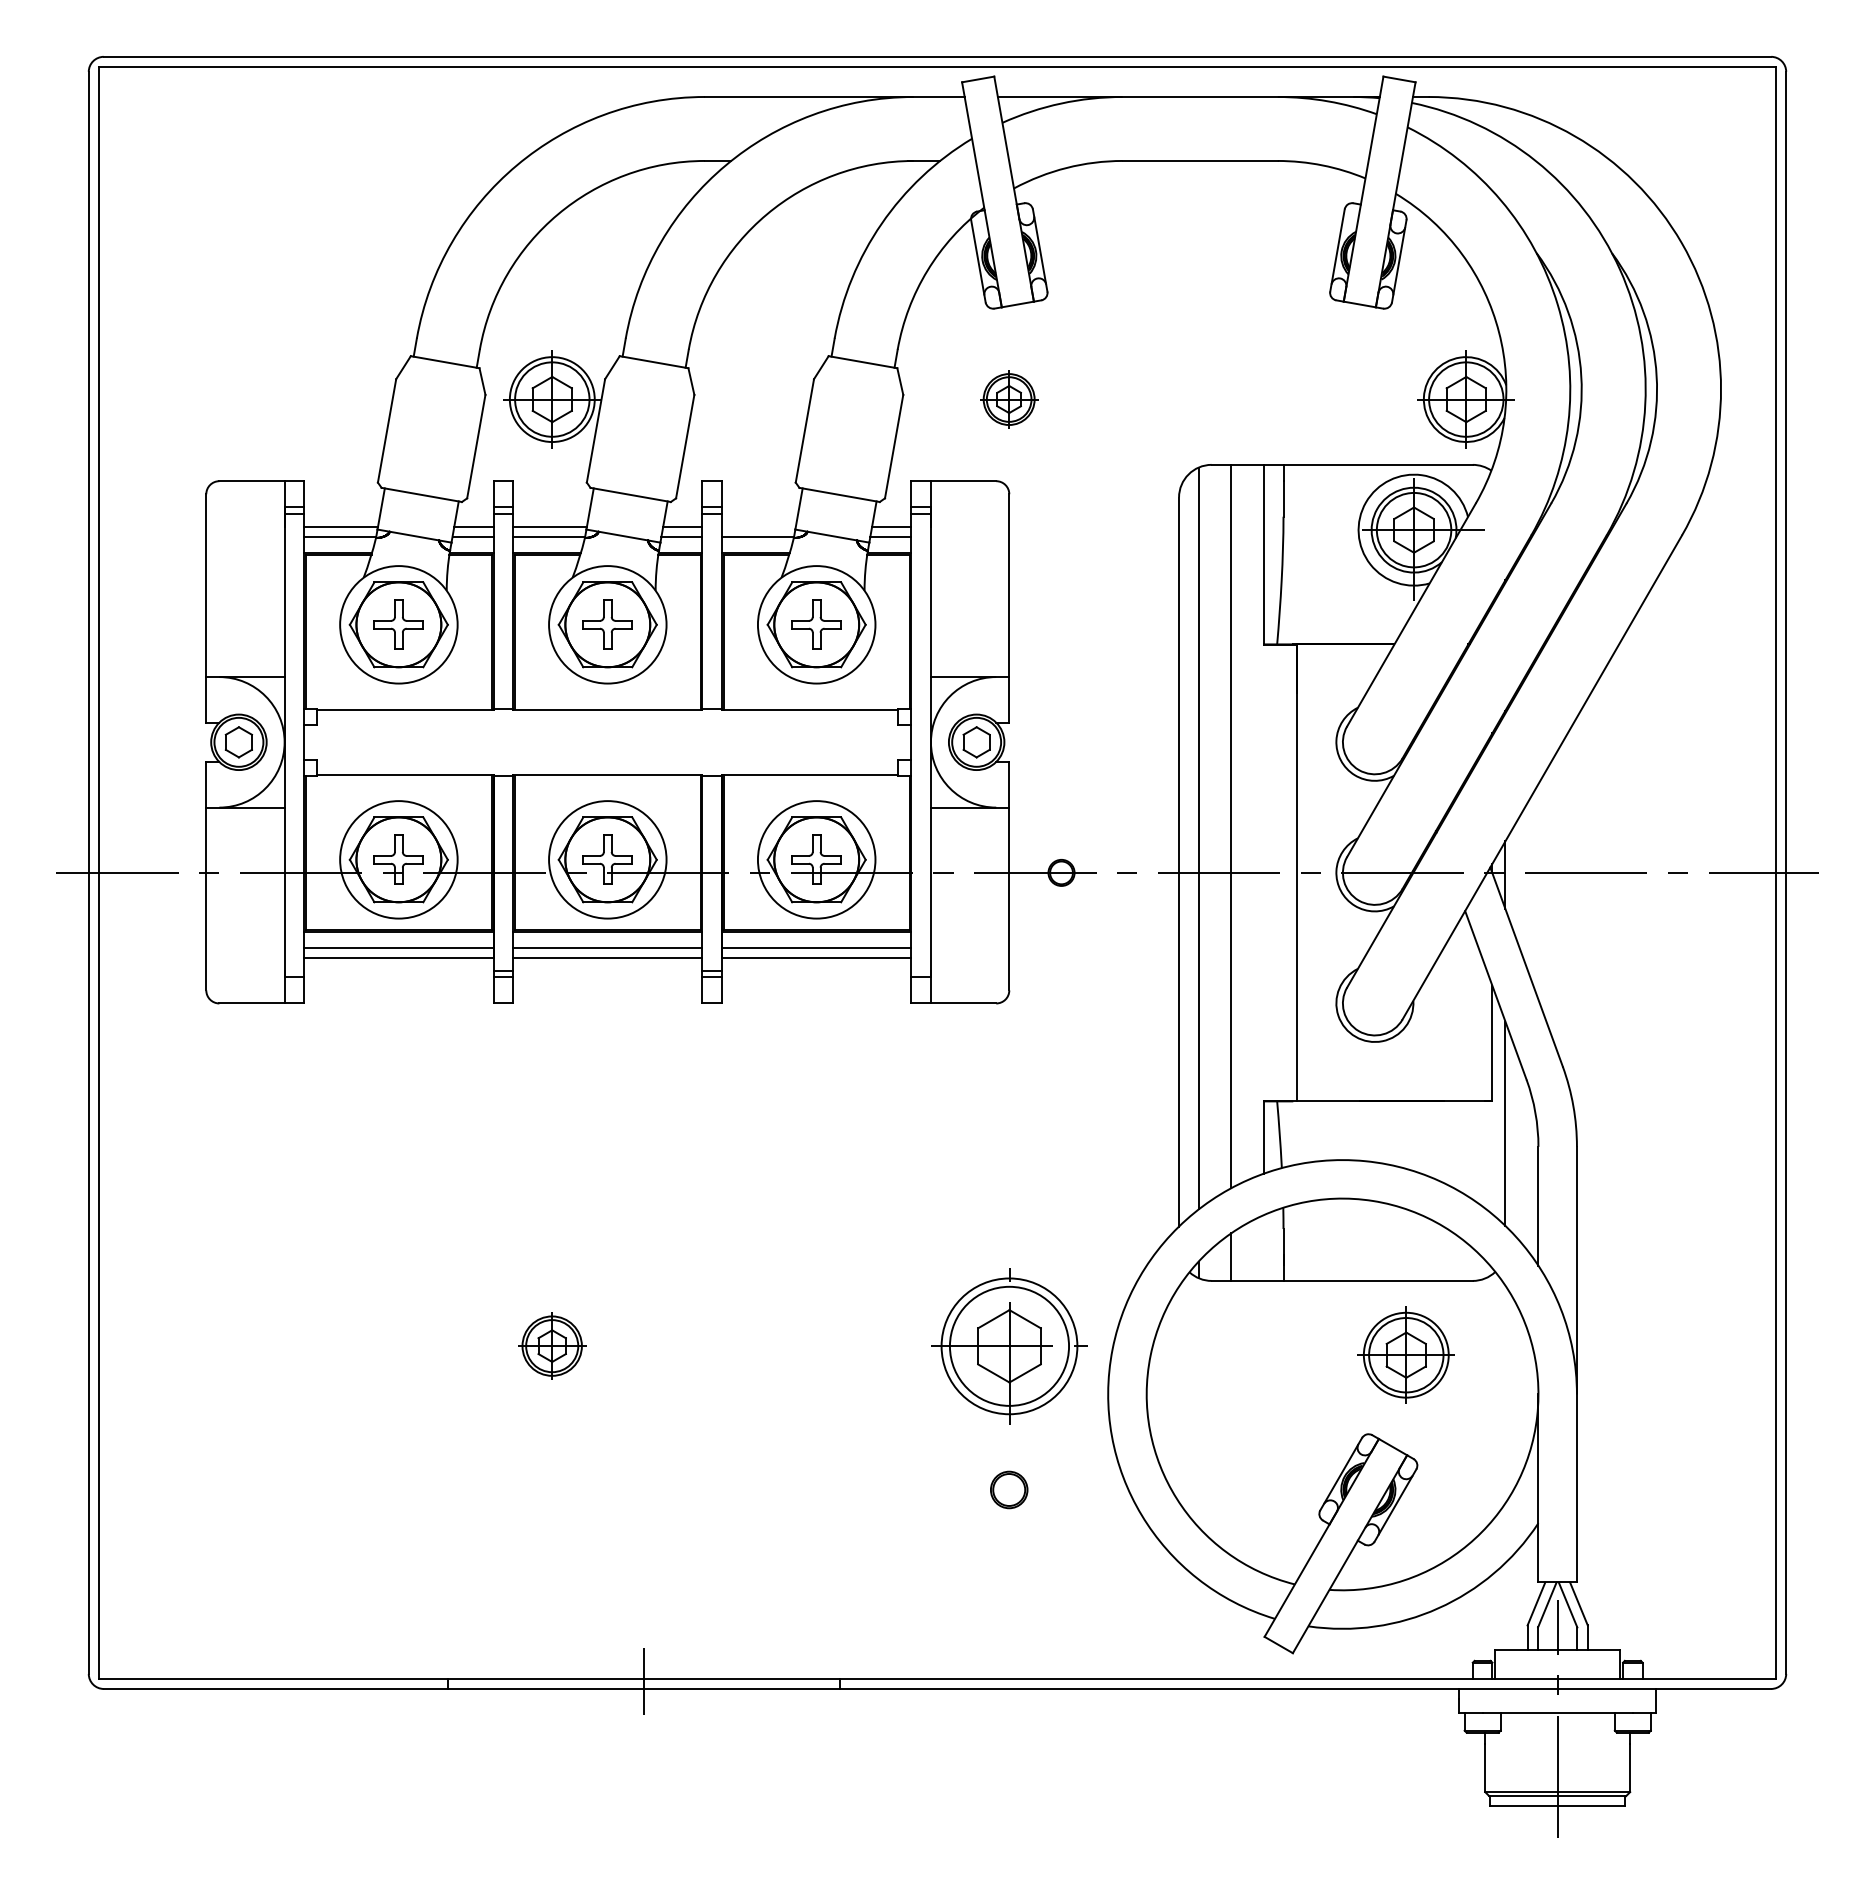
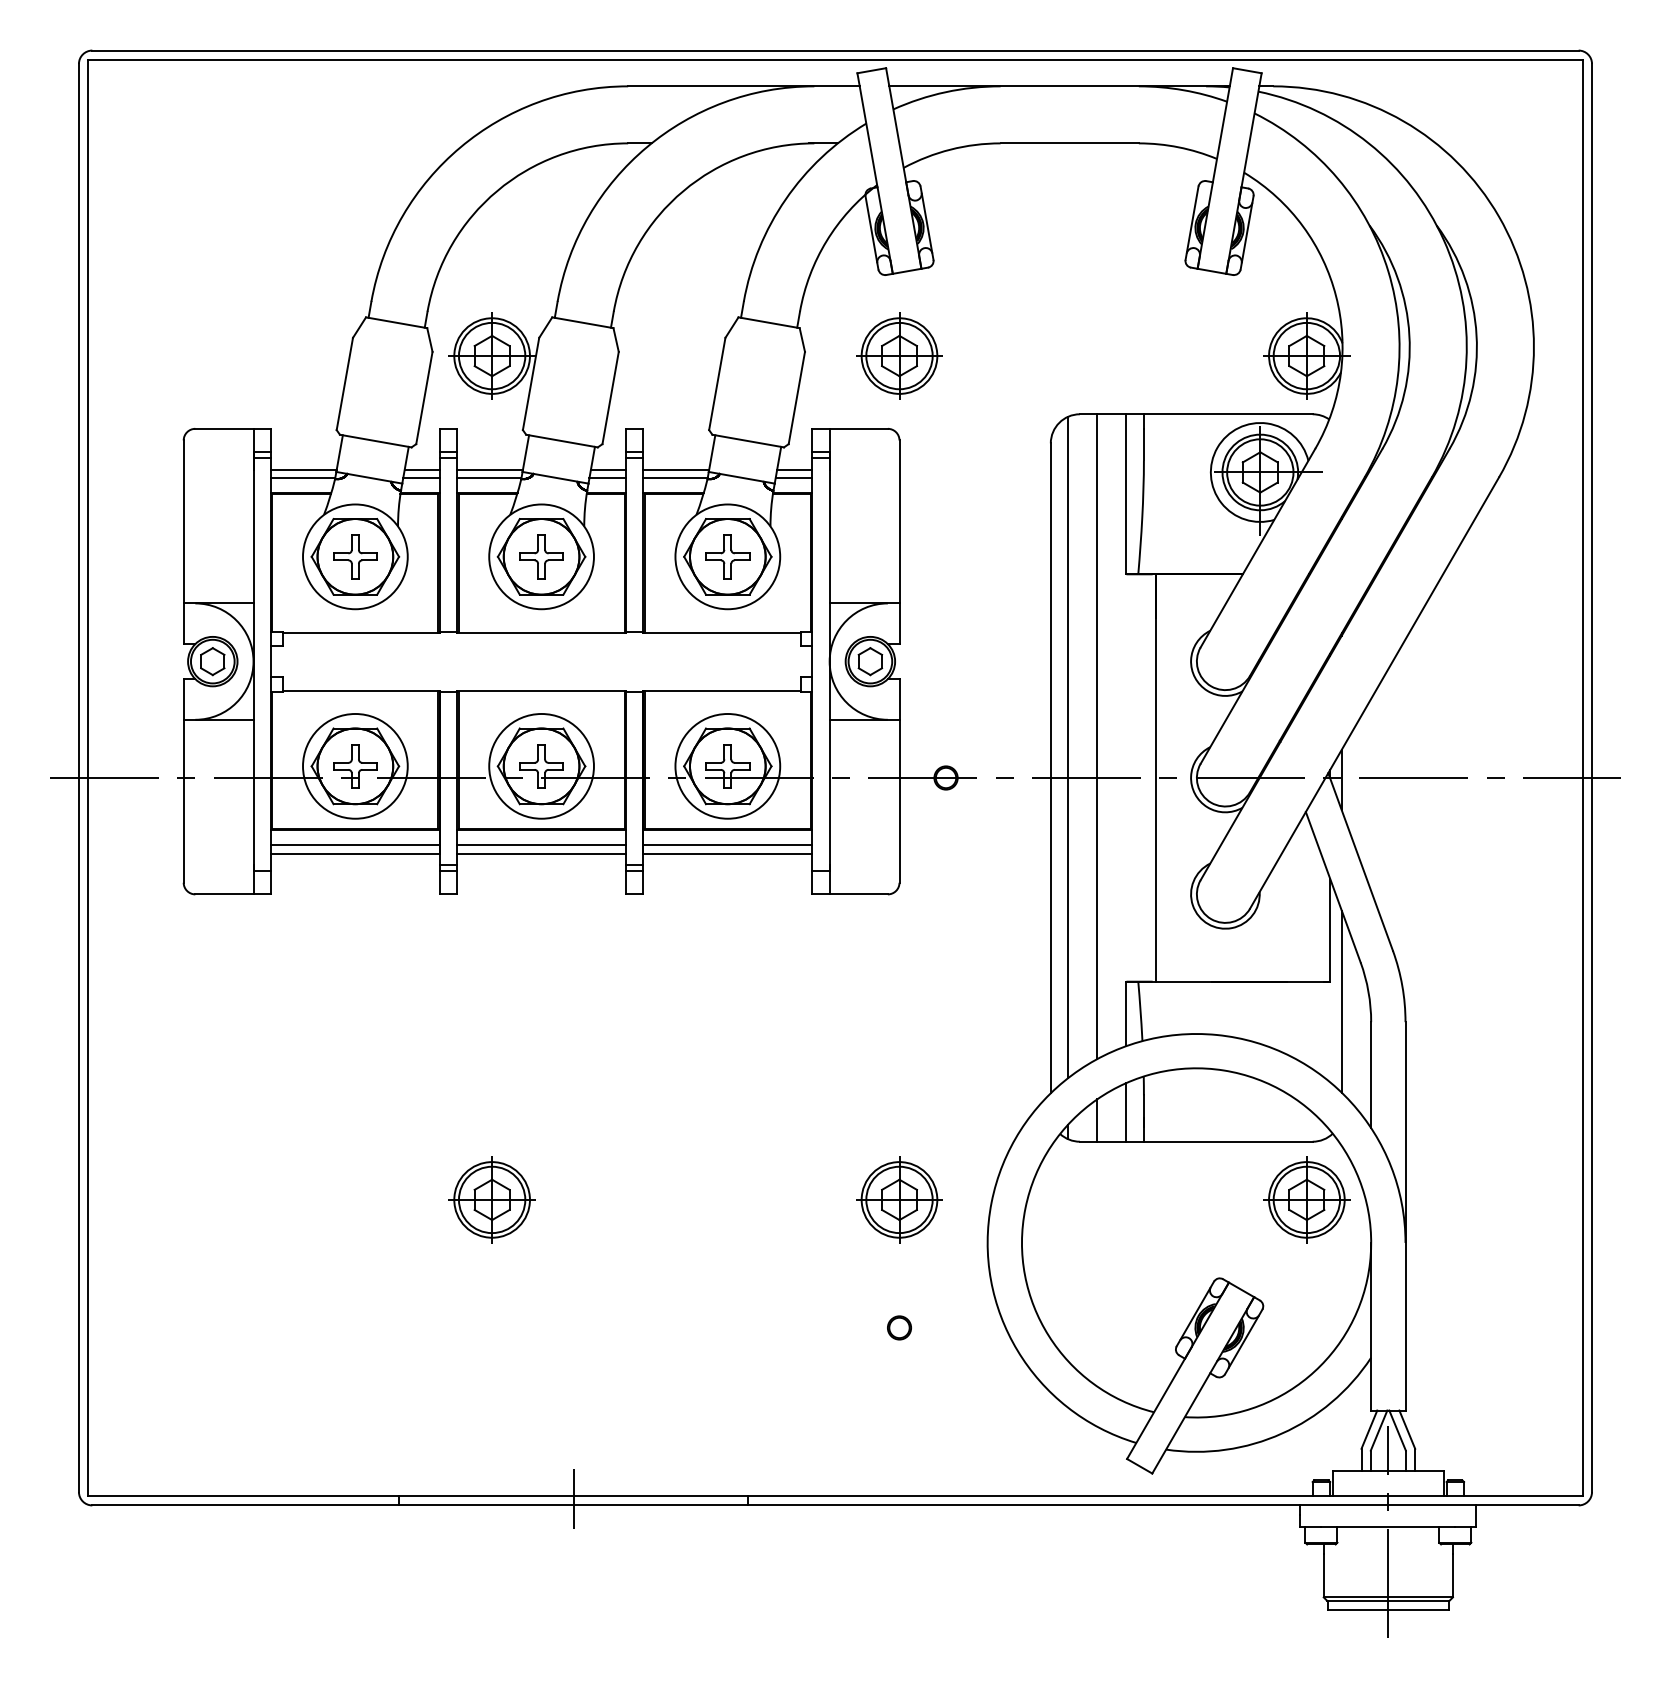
part: (1008, 399) -> (898, 356), size x1.67
line: (758, 526) -> (675, 469), added
line: (1263, 1247) -> (1126, 1111), added
part: (551, 1345) -> (491, 1199), size x1.43
part: (1008, 1345) -> (898, 1199), size x0.62
part: (1405, 1354) -> (1306, 1199), moved
part: (1009, 1489) -> (899, 1327), size x0.71

